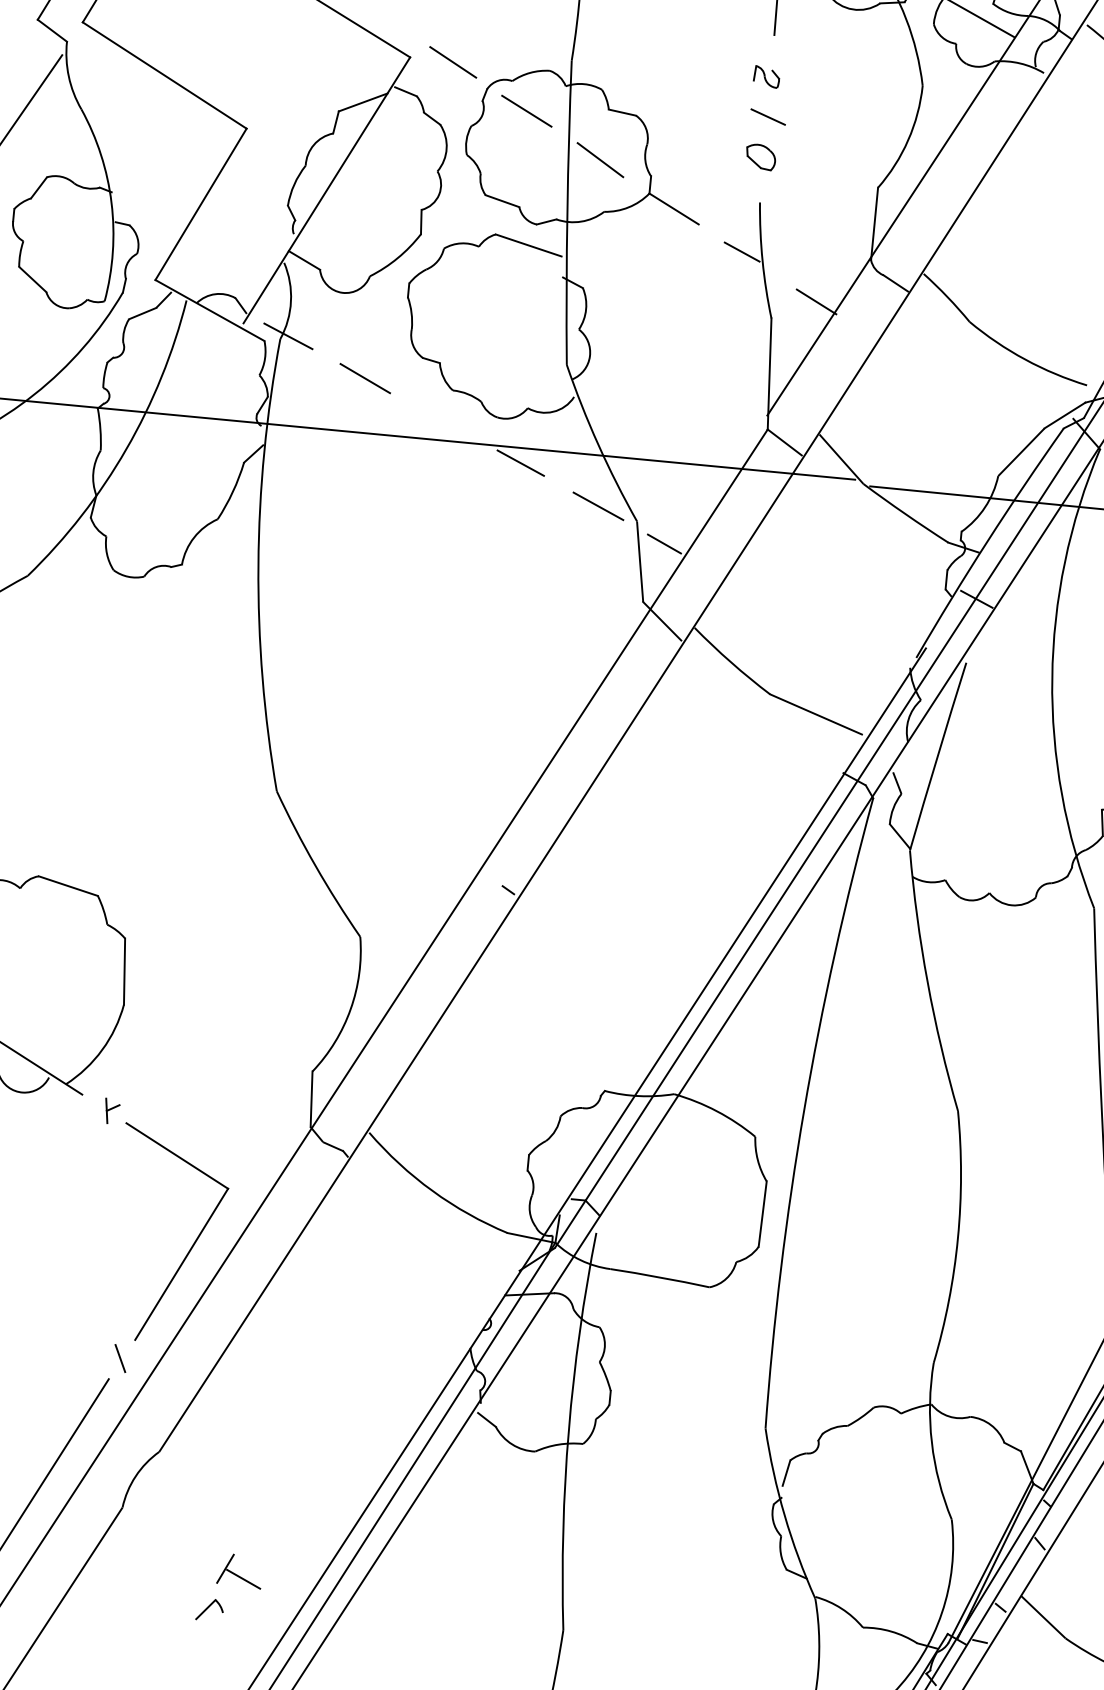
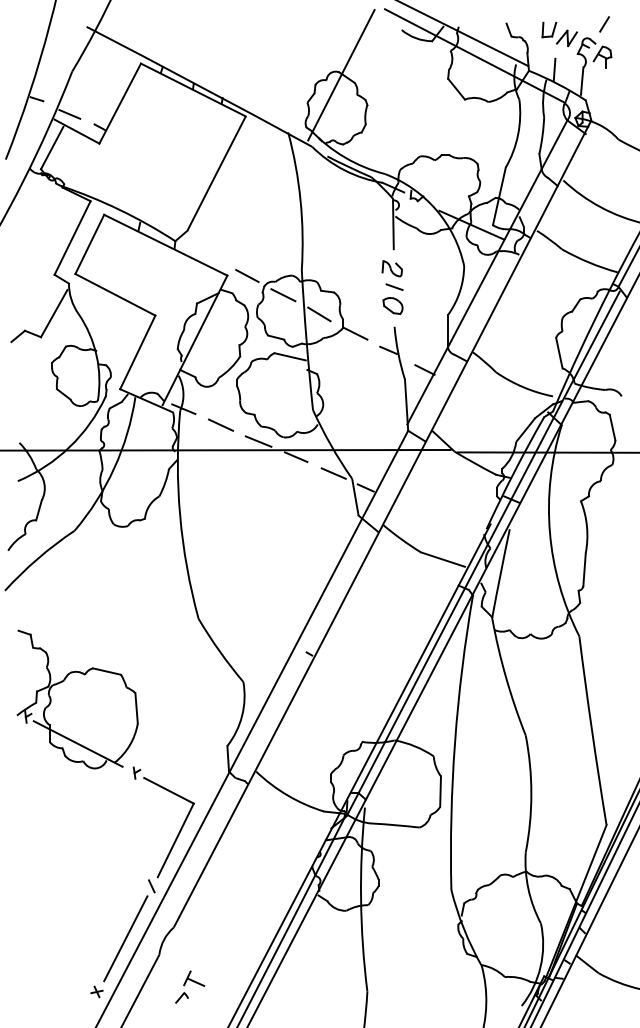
part: (765, 76) -> (391, 268), size x1.67
part: (759, 156) -> (392, 305), size x1.43
line: (442, 421) -> (258, 441), added
part: (230, 1587) -> (190, 986), moved

